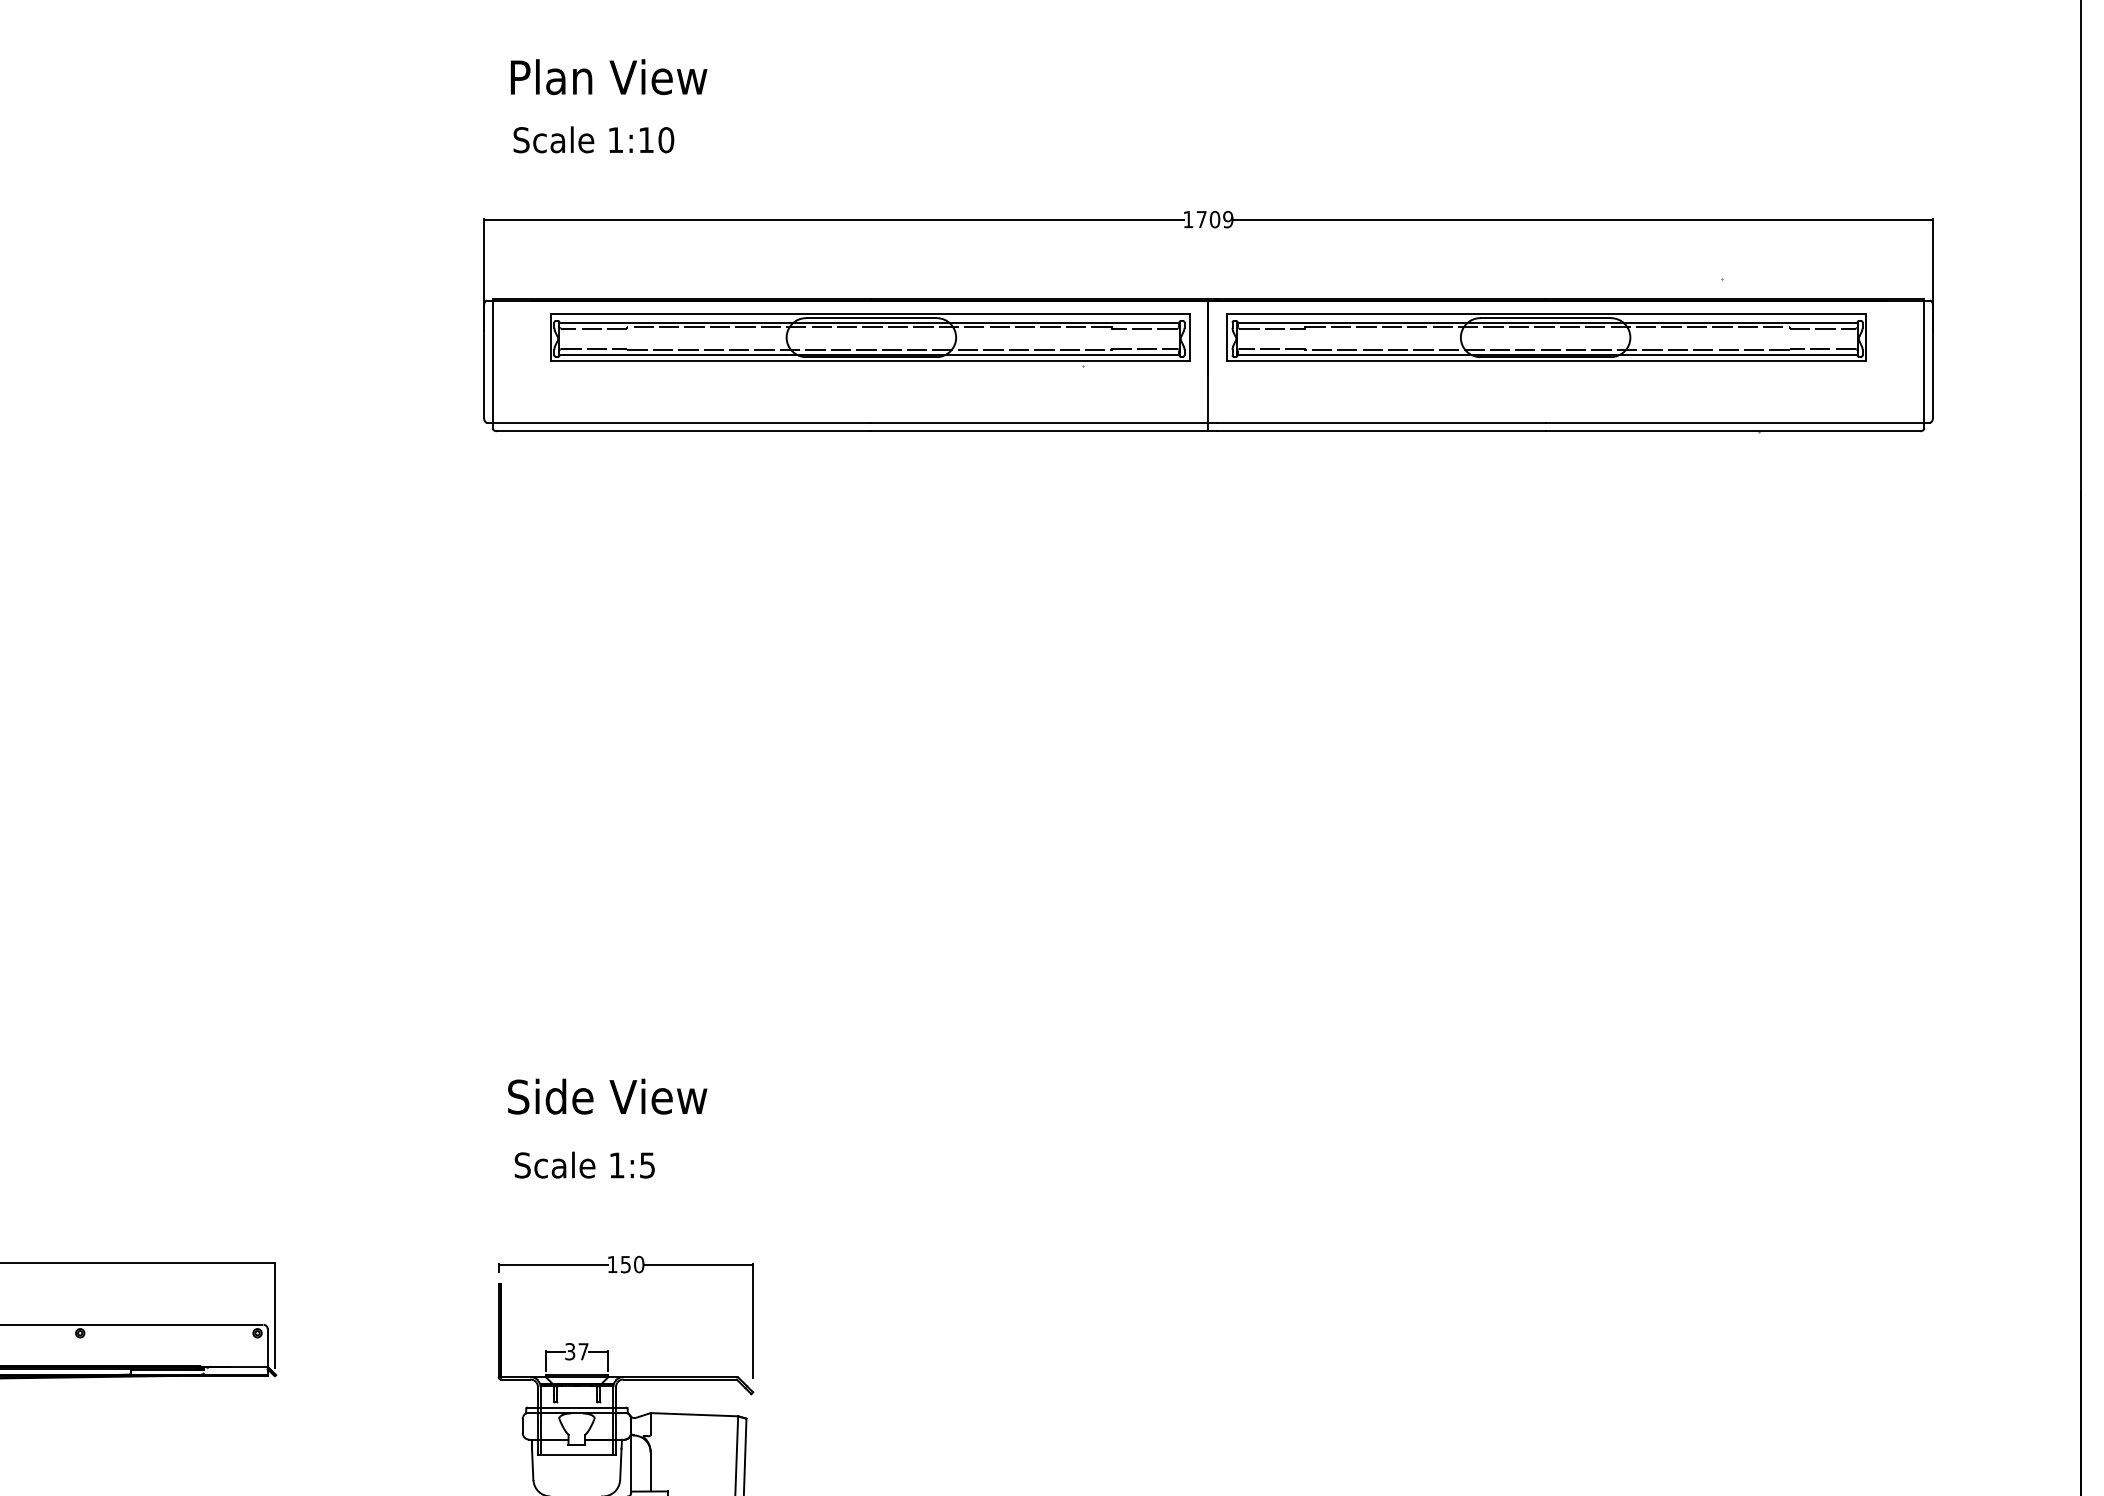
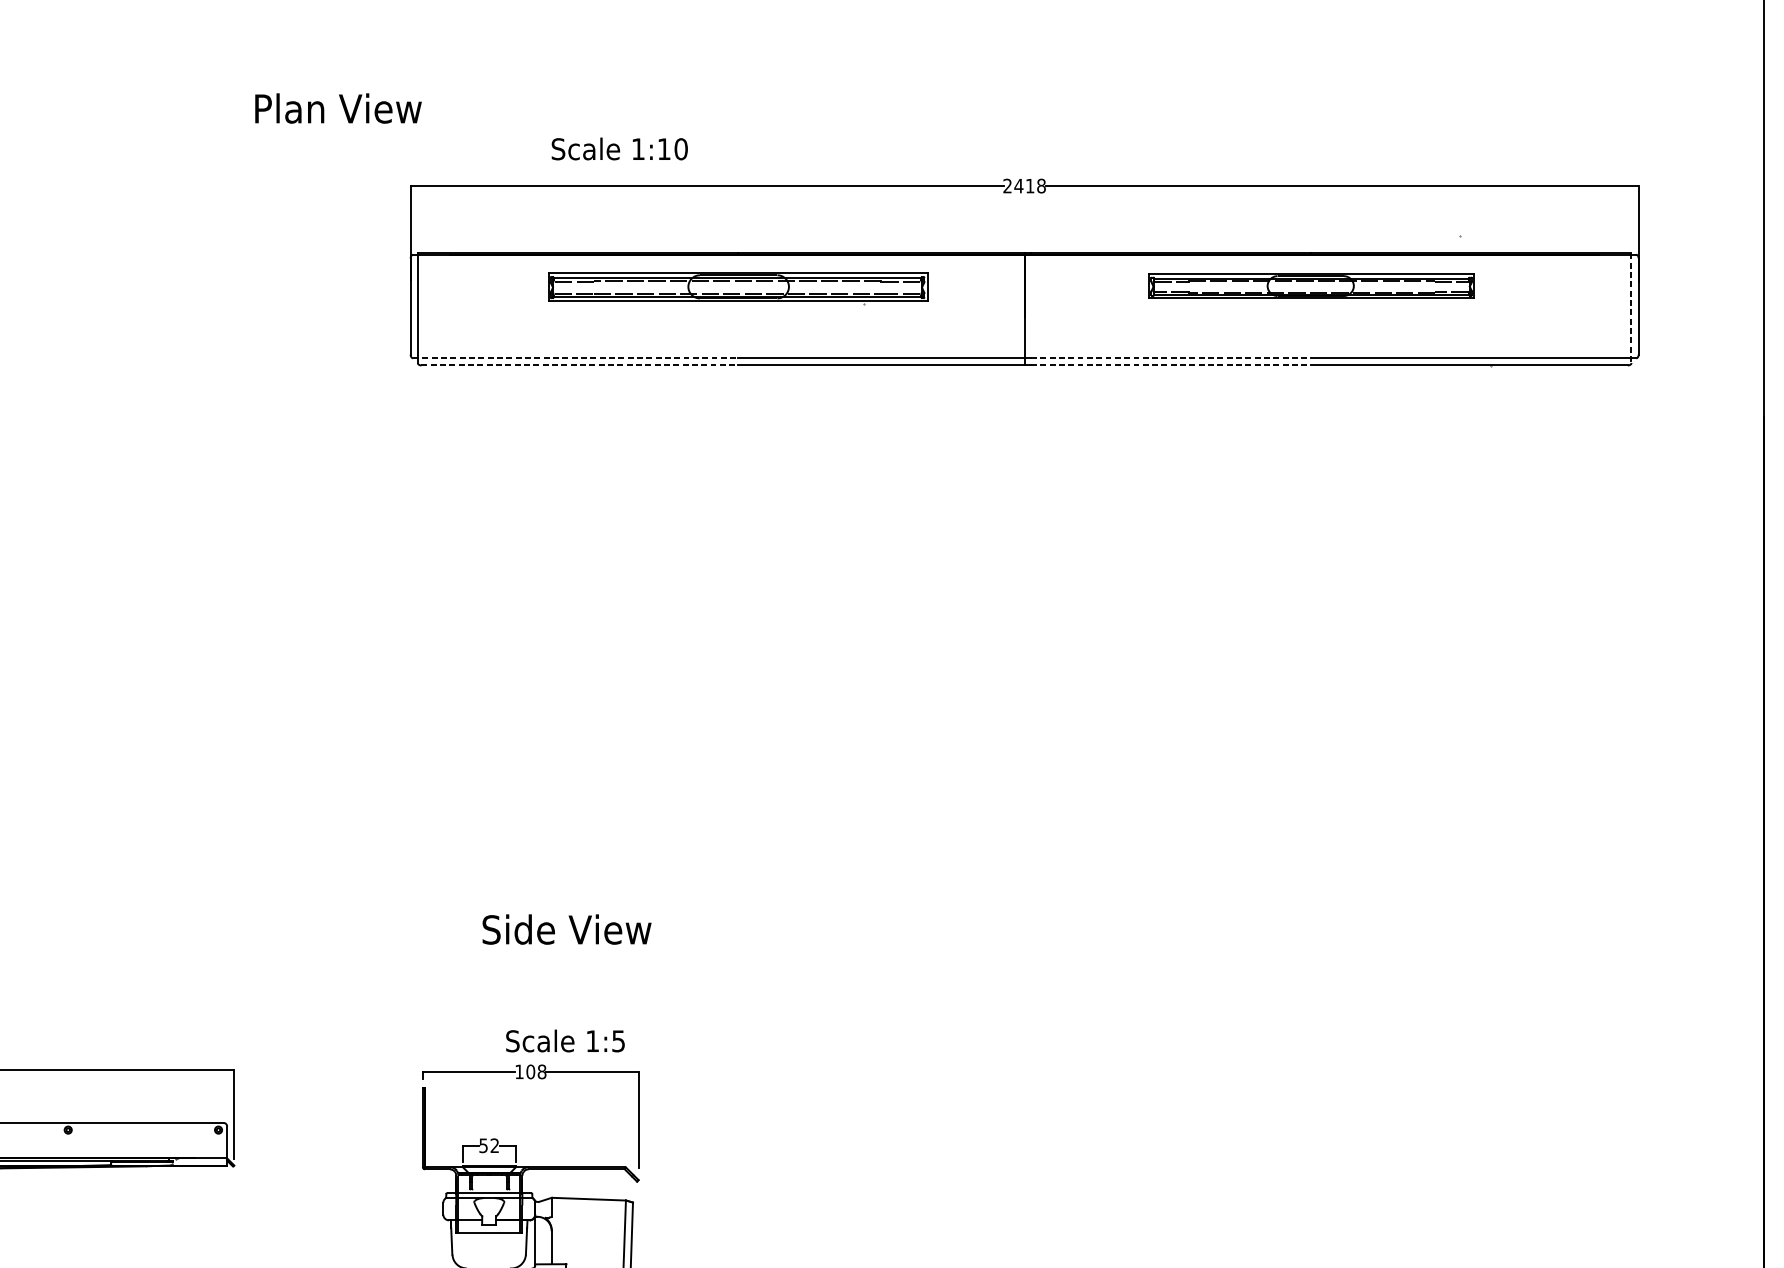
text: (608, 77) -> (338, 108), moved
text: (593, 139) -> (619, 148), moved
text: (1208, 219) -> (1024, 185), 1709 -> 2418
part: (1546, 337) -> (1311, 286), size x0.6
part: (870, 340) -> (738, 288), size x0.7
line: (1924, 363) -> (1631, 308), solid -> dashed
line: (678, 422) -> (575, 358), solid -> dashed
line: (1381, 422) -> (1171, 358), solid -> dashed
line: (683, 431) -> (579, 365), solid -> dashed
line: (1381, 431) -> (1171, 365), solid -> dashed
text: (607, 1096) -> (566, 929), moved
text: (584, 1164) -> (565, 1040), moved
text: (632, 1264) -> (536, 1071), 150 -> 108
text: (576, 1351) -> (488, 1145), 37 -> 52

